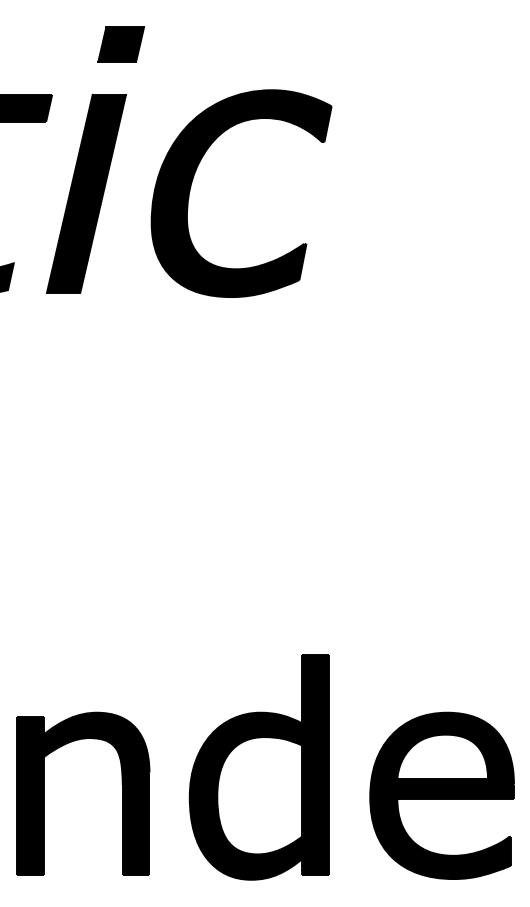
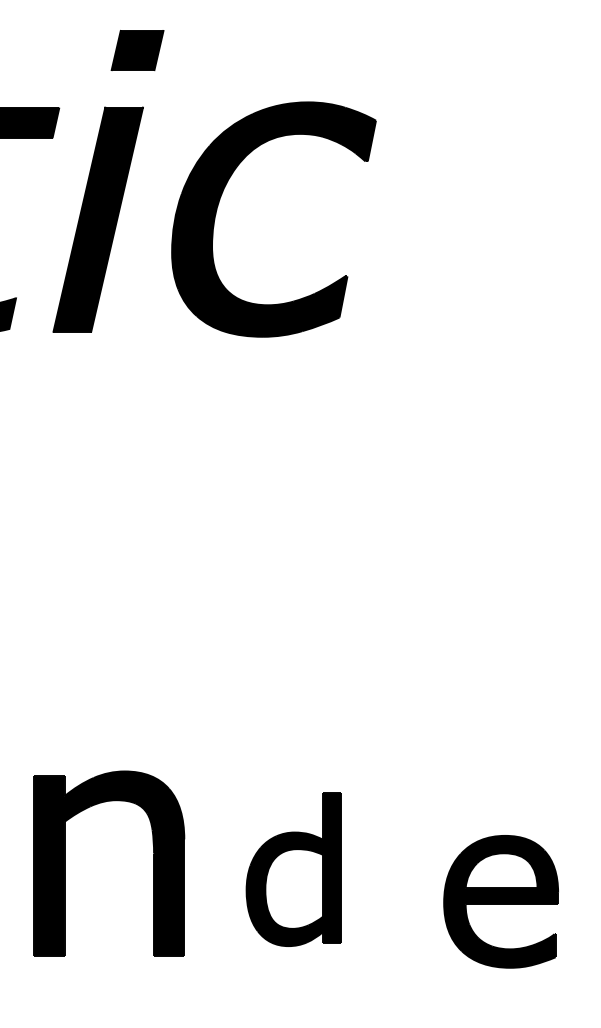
part: (258, 767) -> (293, 869), size x0.6
part: (44, 793) -> (65, 862), moved
part: (441, 795) -> (500, 901), size x0.7

